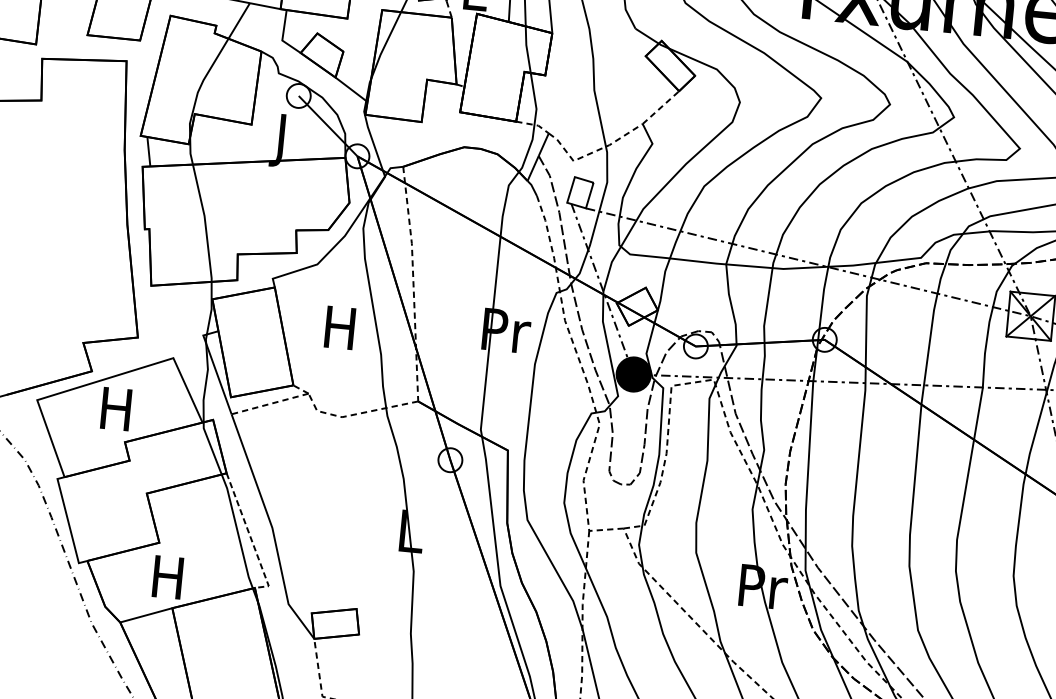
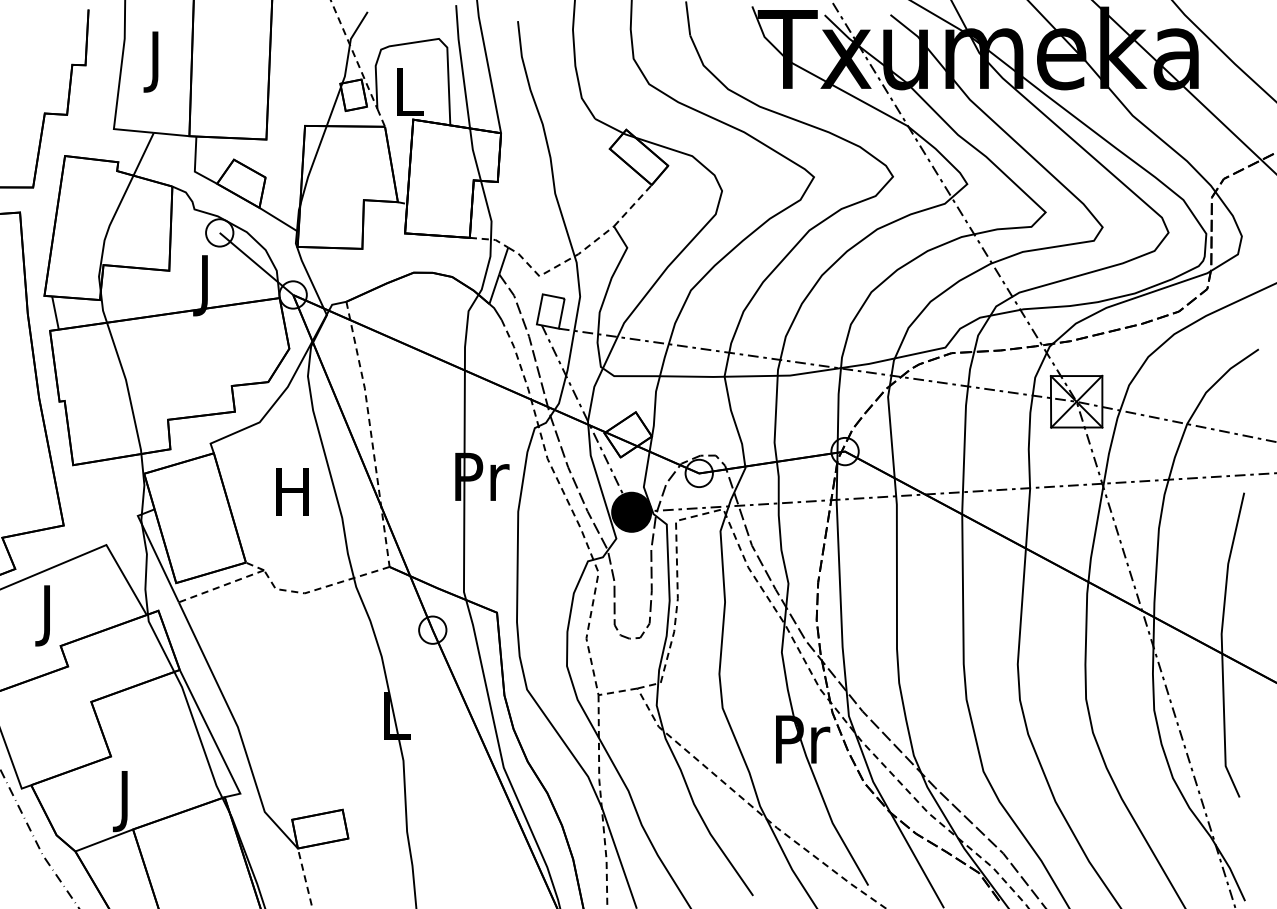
text: (116, 414) -> (47, 615), H -> J
line: (250, 536) -> (214, 739), dashed -> solid
text: (167, 583) -> (124, 801), H -> J

